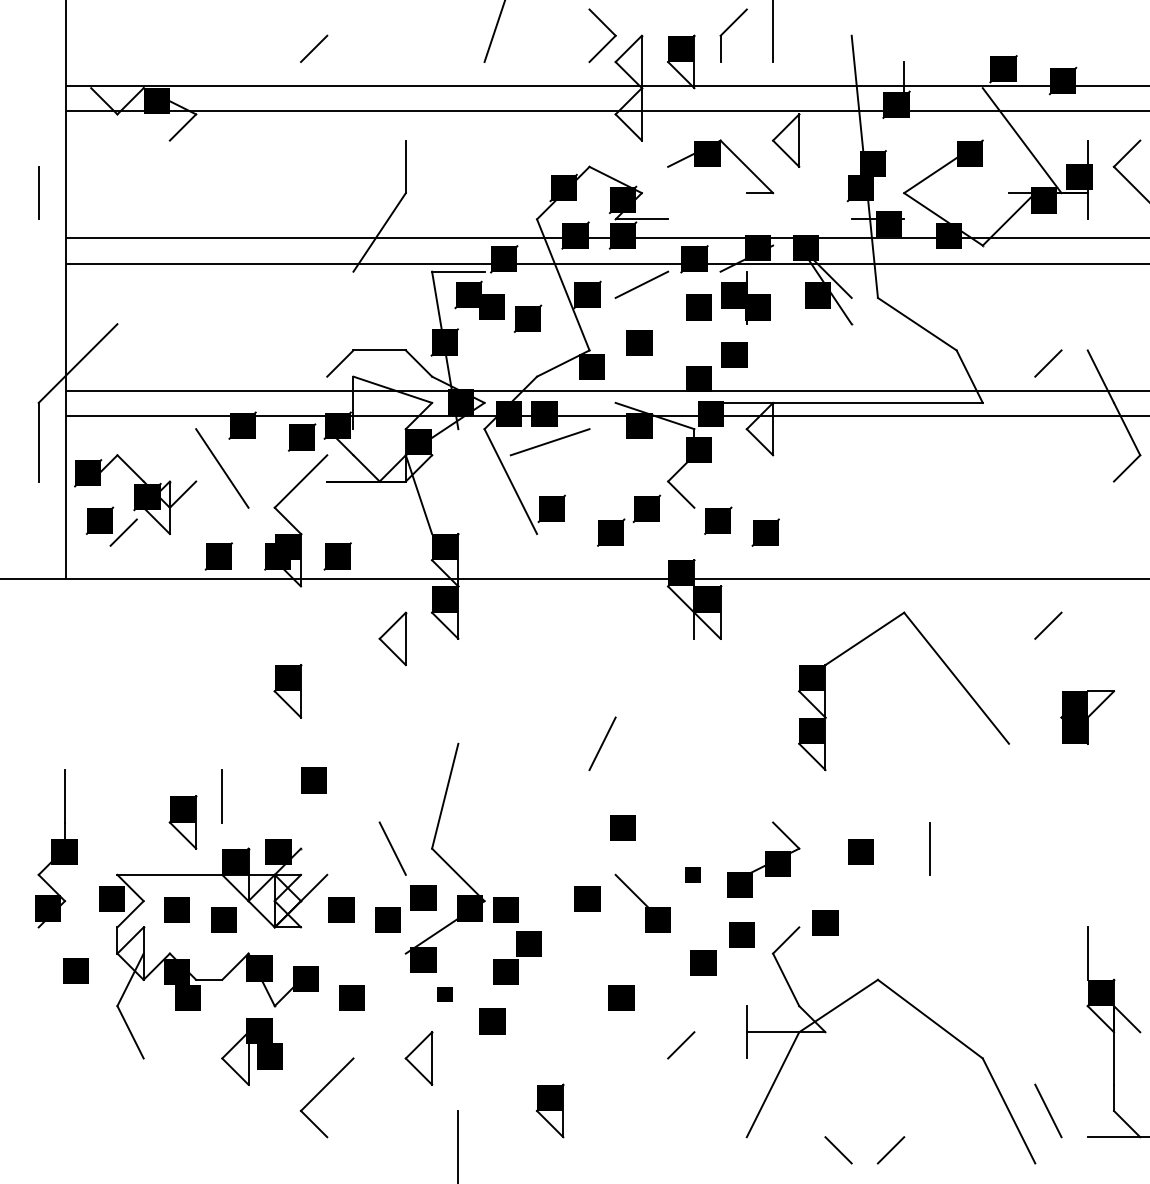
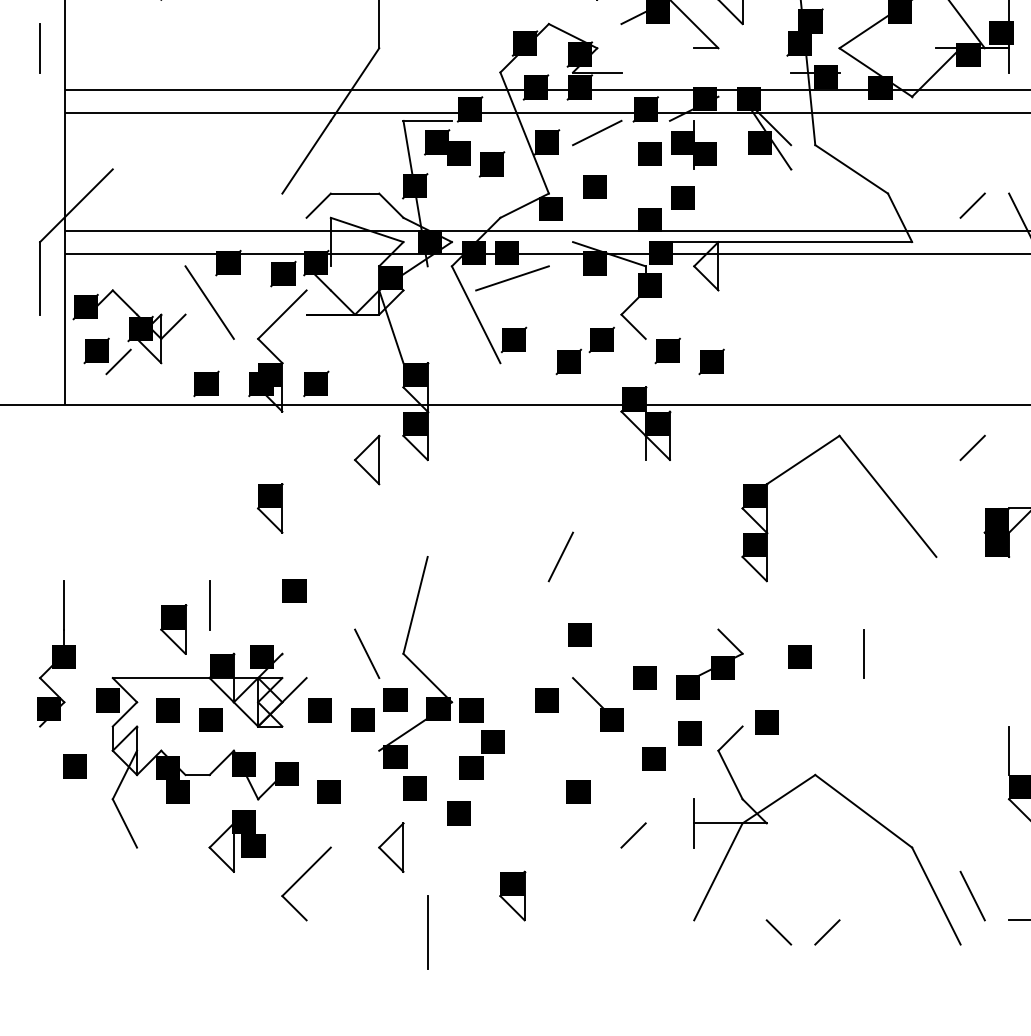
line: (327, 310) -> (306, 156), added
part: (692, 874) -> (643, 677), size x1.67
part: (444, 994) -> (414, 788), size x1.67

